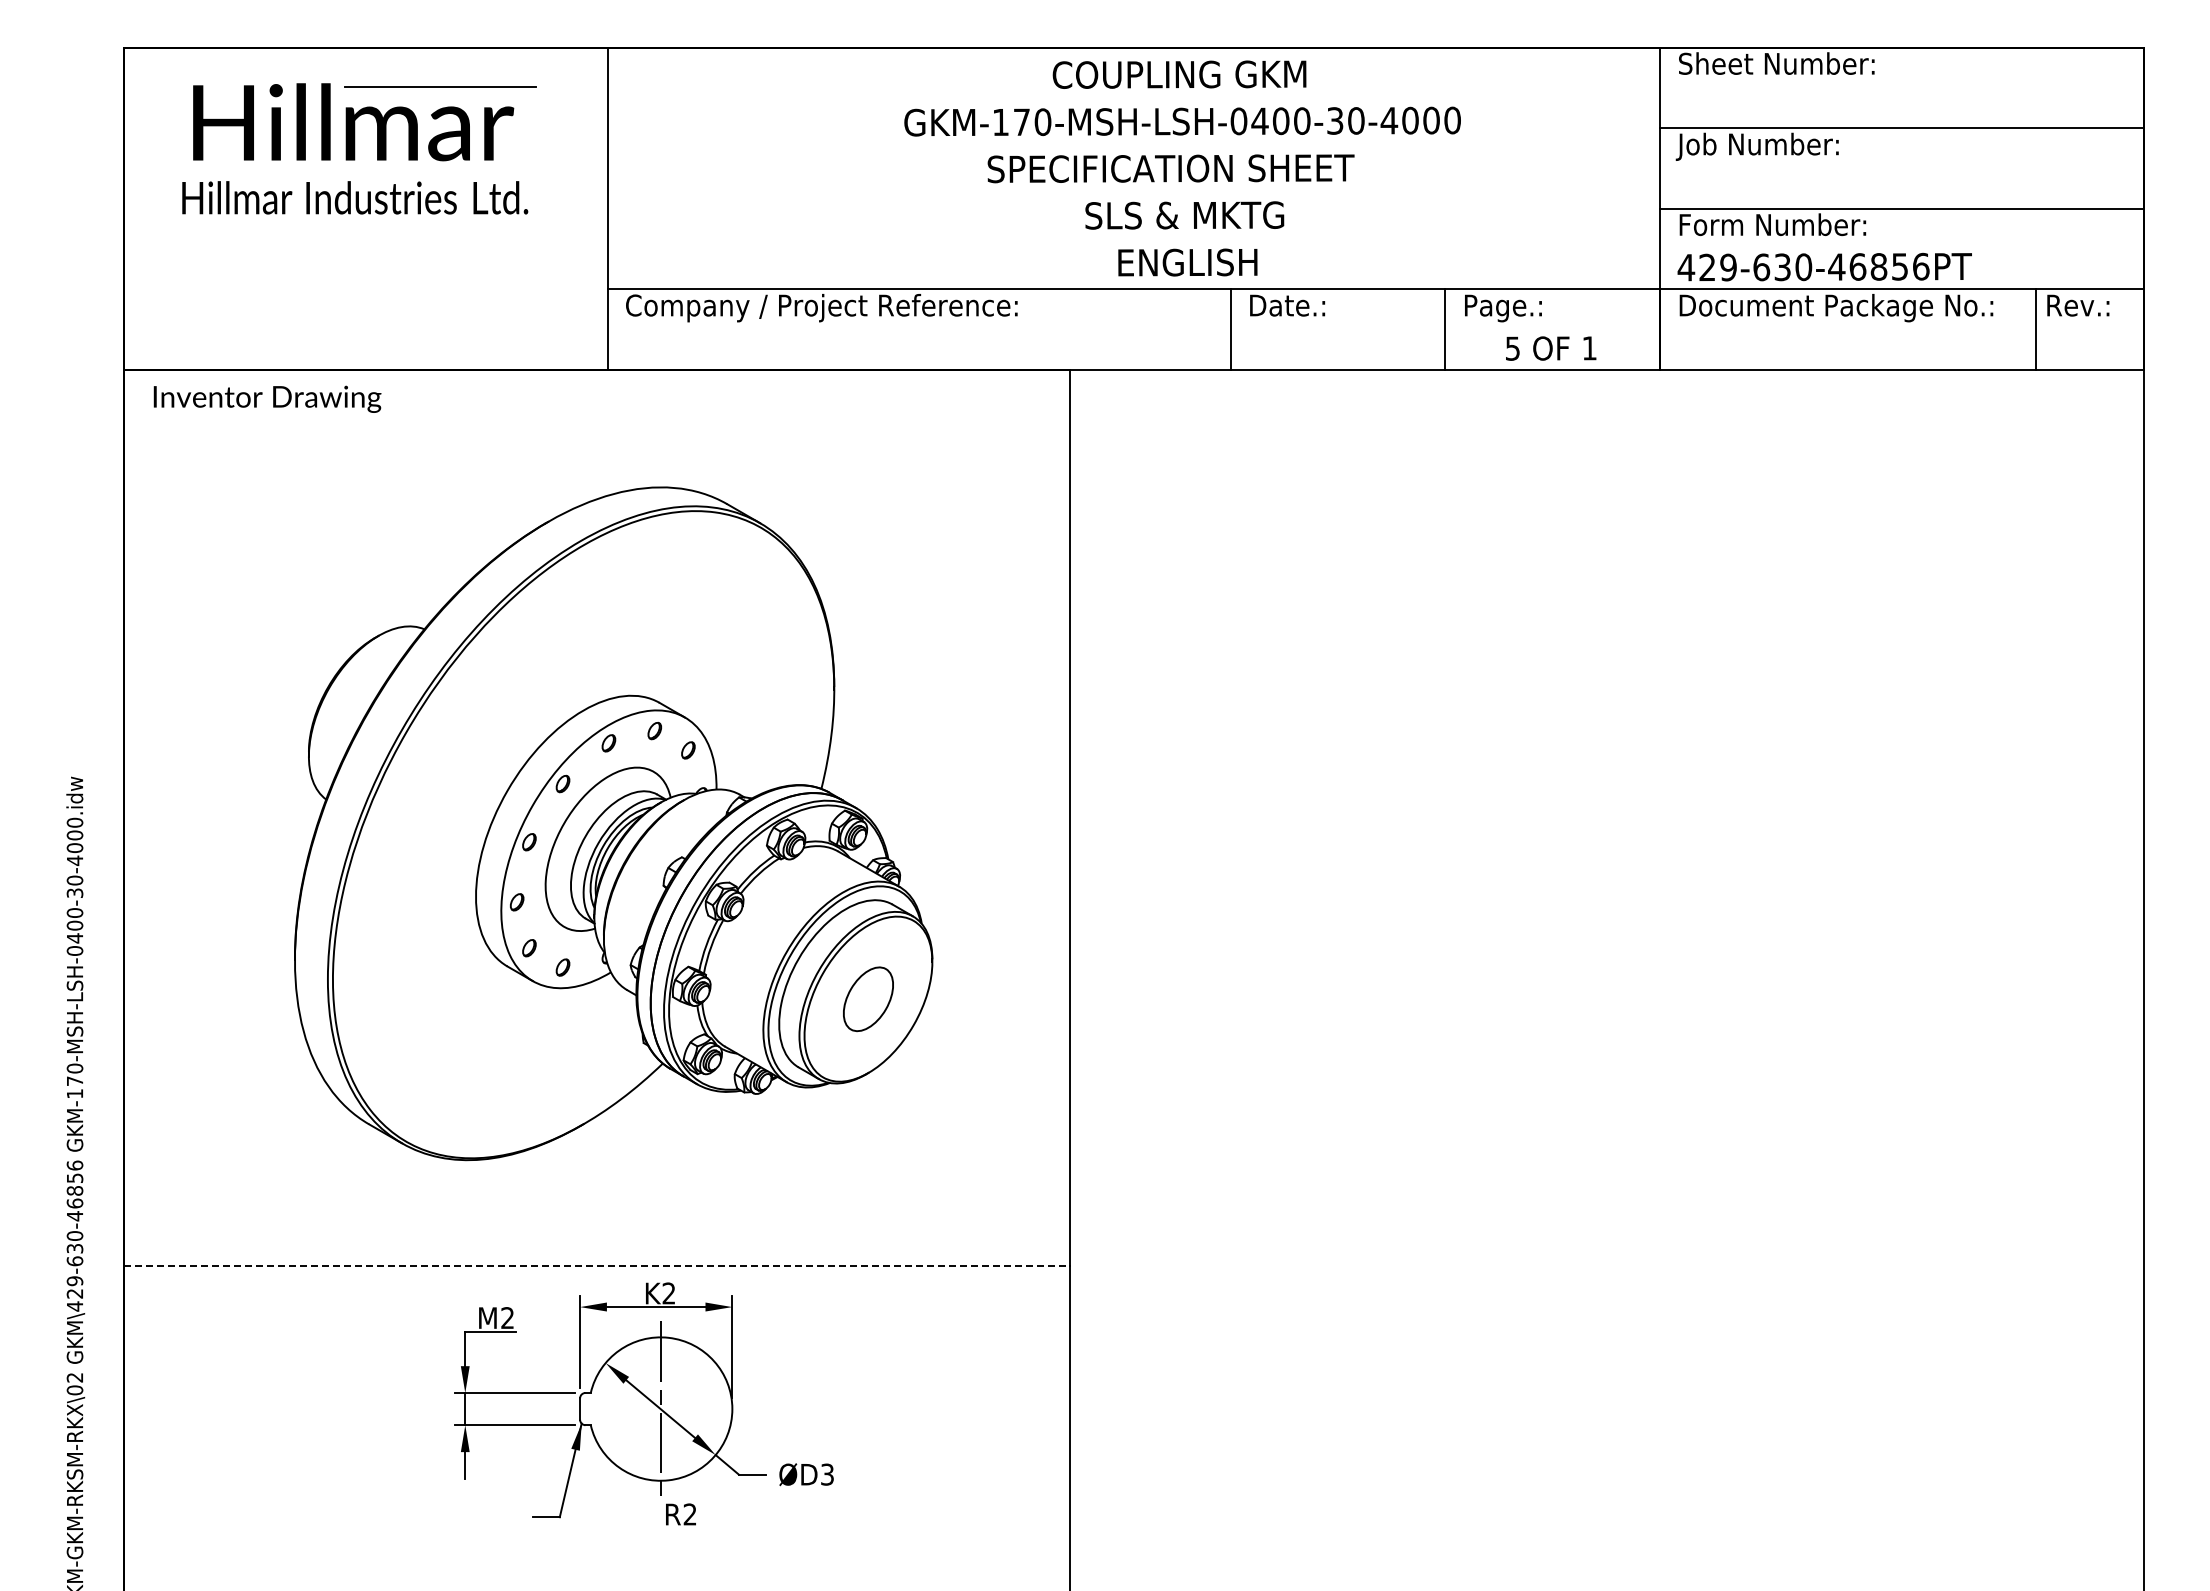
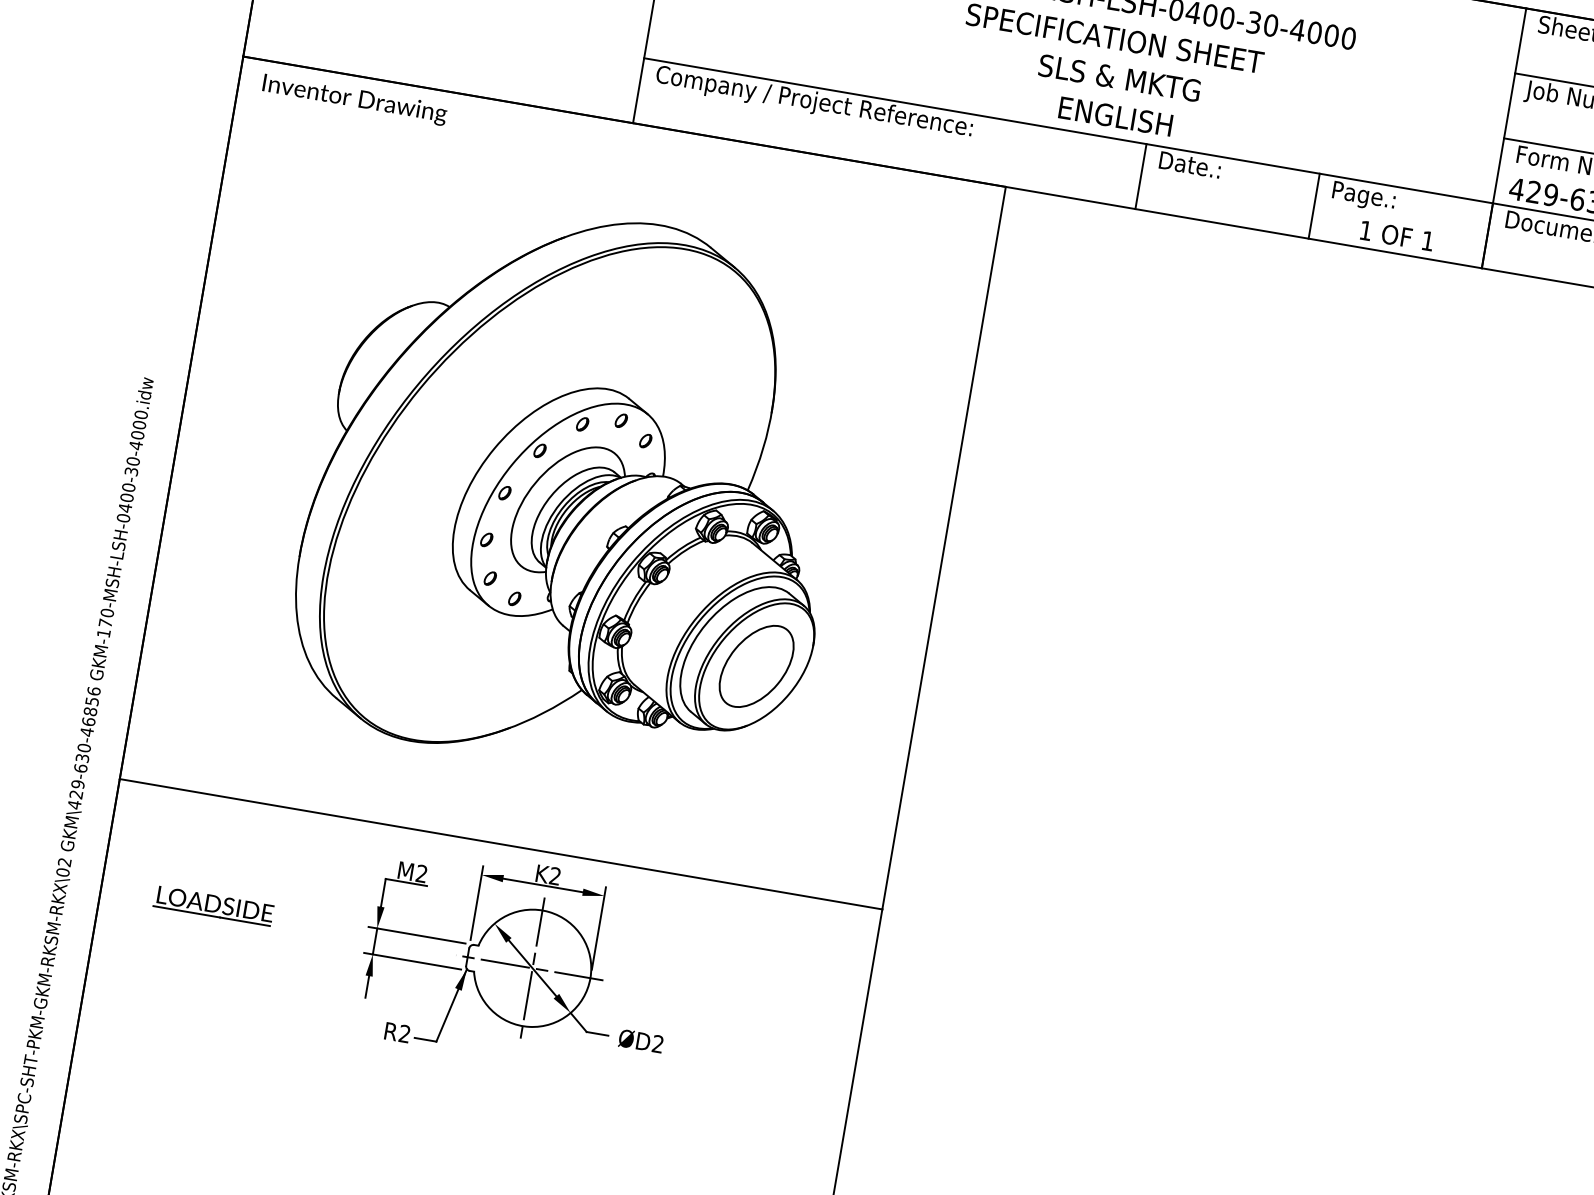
text: (1512, 348) -> (1365, 230), 5 -> 1
part: (868, 999) -> (756, 666), size x1.67
line: (597, 1266) -> (501, 844), dashed -> solid
part: (263, 1399) -> (213, 905), added
line: (656, 1409) -> (529, 968), added
text: (827, 1474) -> (658, 1044), ØD3 -> ØD2
text: (680, 1514) -> (397, 1032), moved

